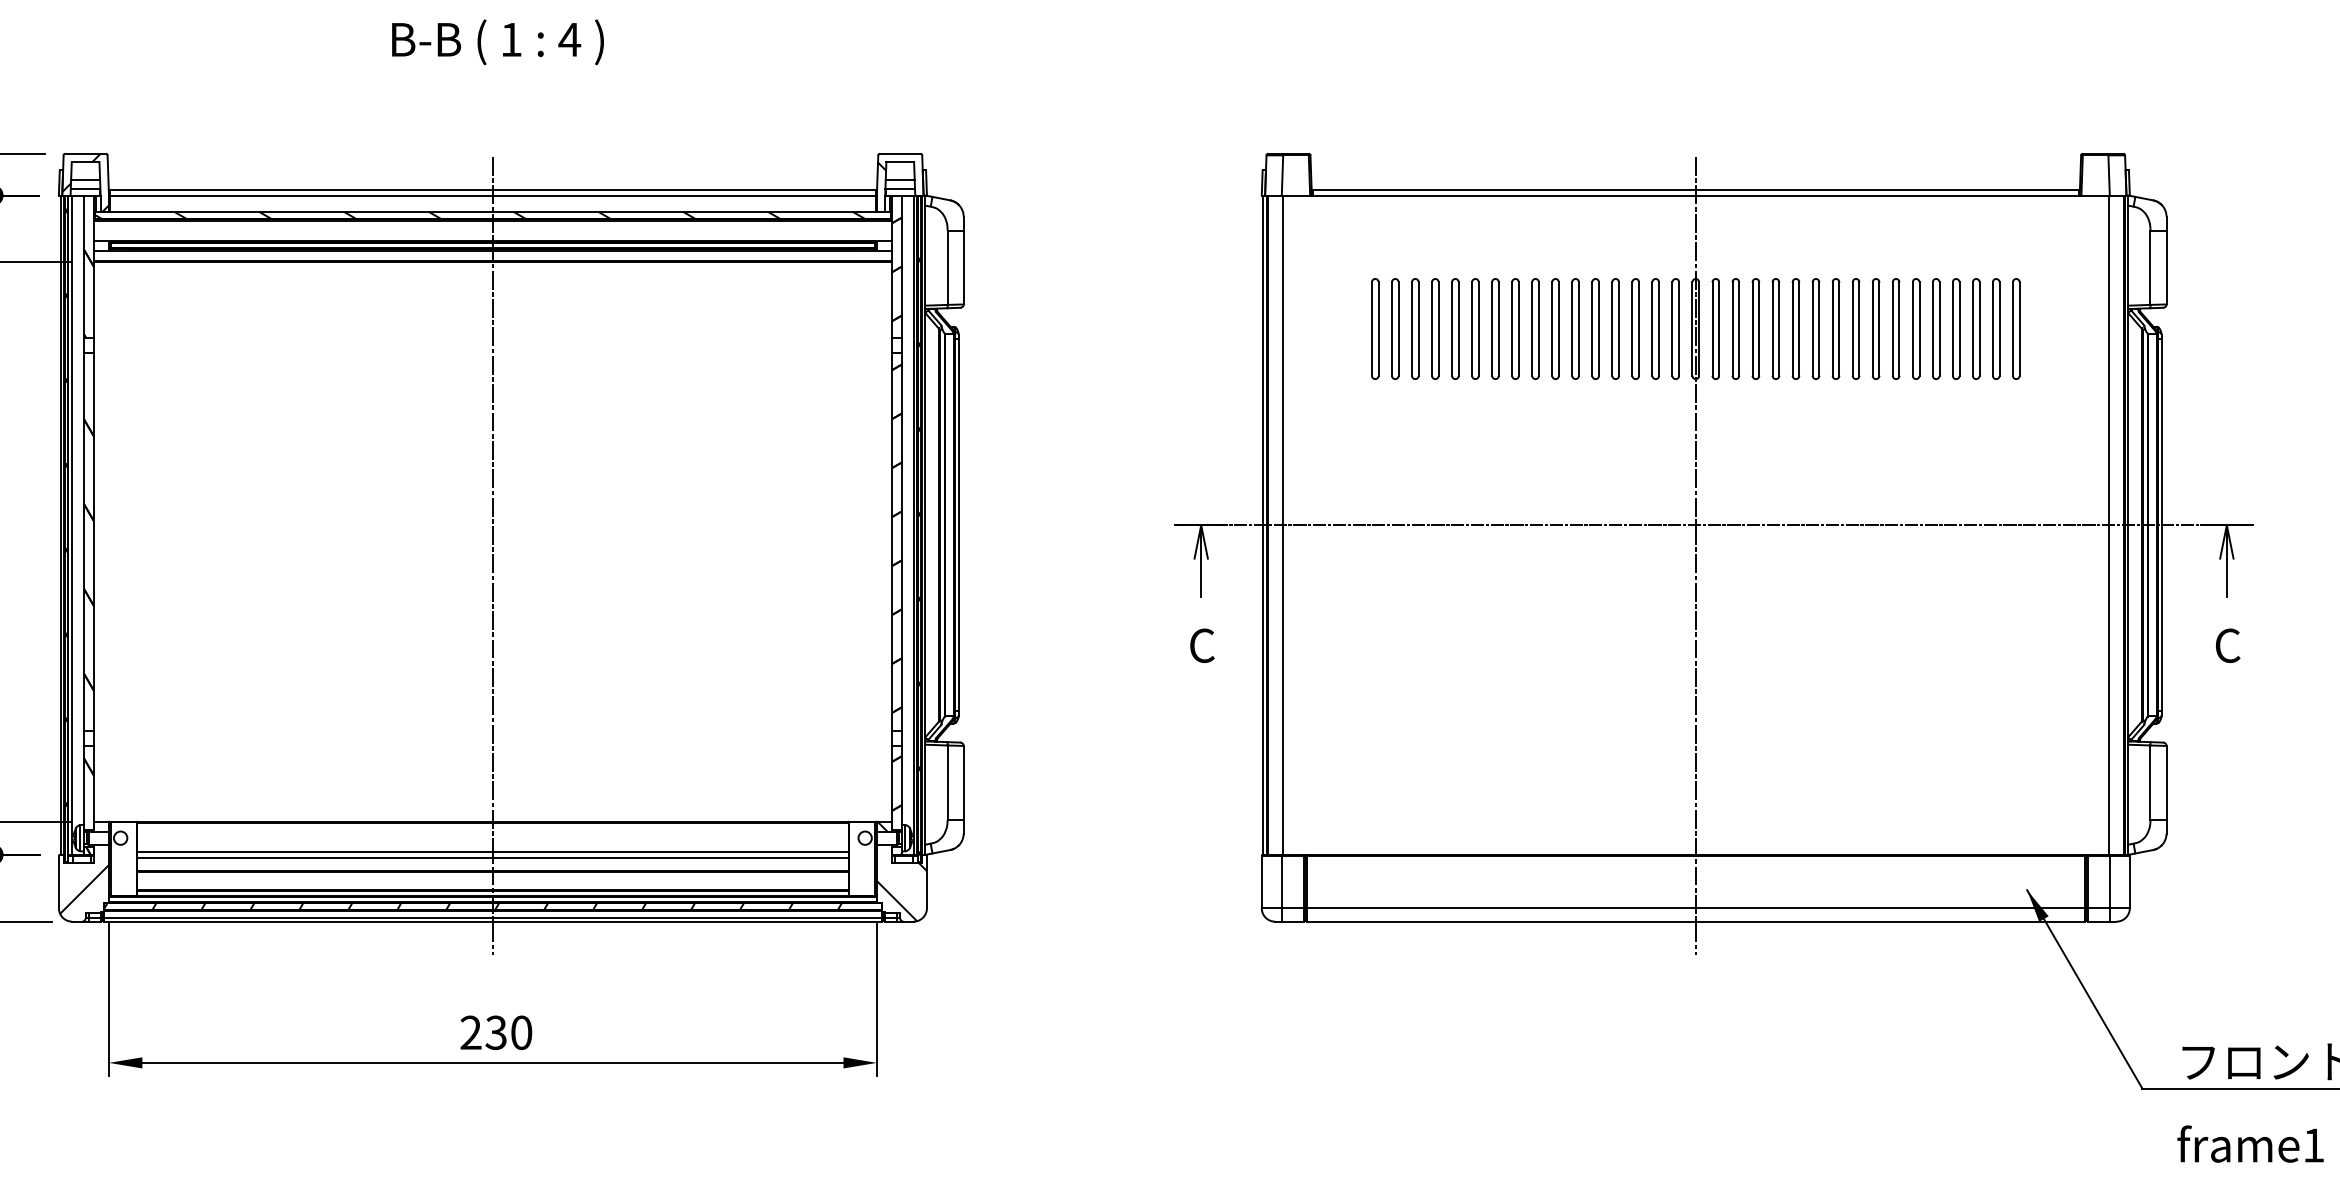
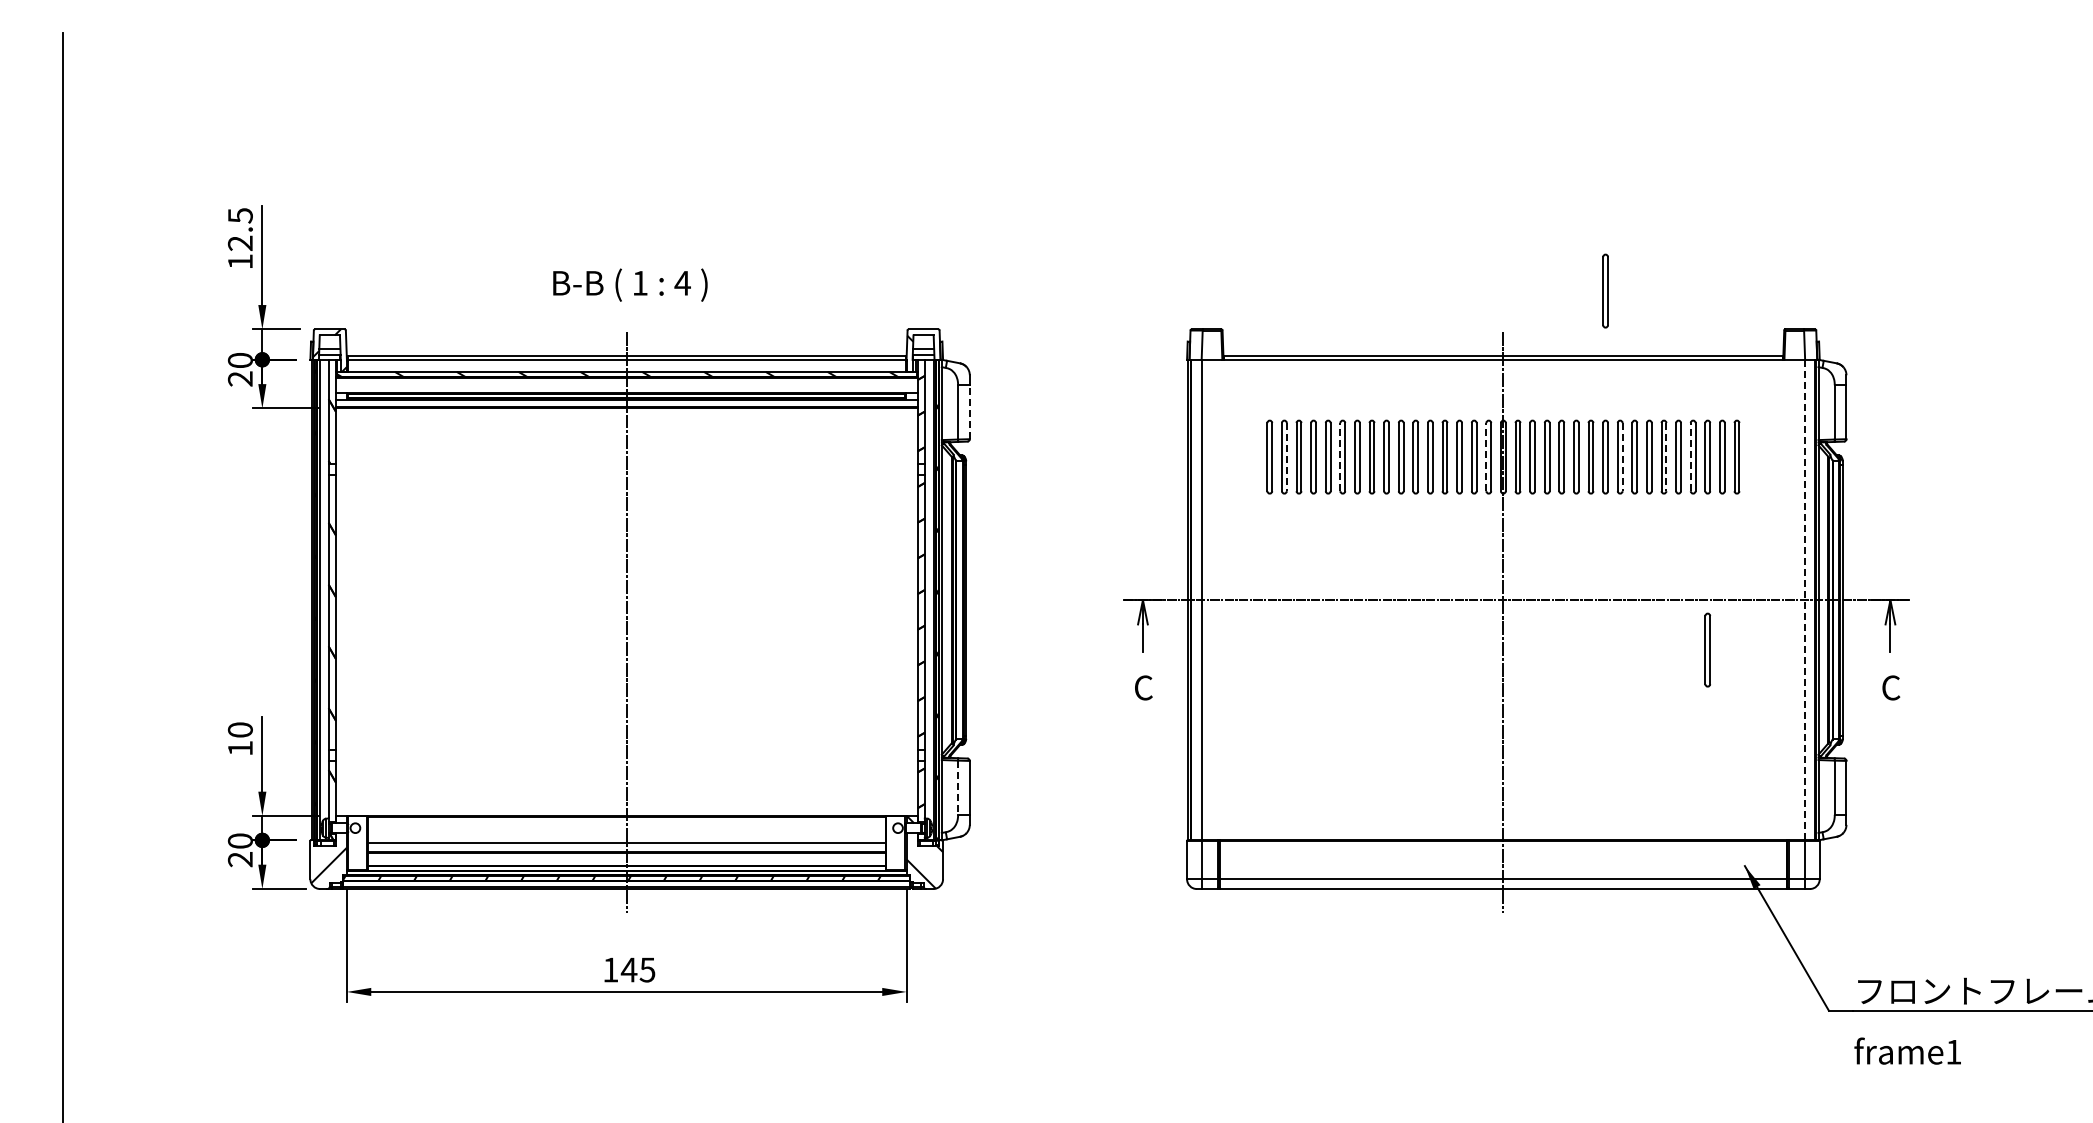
text: (498, 41) -> (630, 284), moved
part: (1835, 100) -> (1605, 290), added
line: (963, 267) -> (969, 412), solid -> dashed
line: (1472, 328) -> (1340, 456), solid -> dashed
line: (1672, 328) -> (1486, 456), solid -> dashed
line: (1952, 328) -> (1690, 456), solid -> dashed
line: (1398, 329) -> (1286, 457), solid -> dashed
line: (1859, 329) -> (1622, 457), solid -> dashed
line: (1919, 329) -> (1666, 457), solid -> dashed
line: (2108, 524) -> (1804, 599), solid -> dashed
part: (1975, 593) -> (1707, 649), added
line: (948, 783) -> (958, 788), solid -> dashed
line: (492, 850) -> (626, 837), removed
text: (496, 1032) -> (629, 969), 230 -> 145

